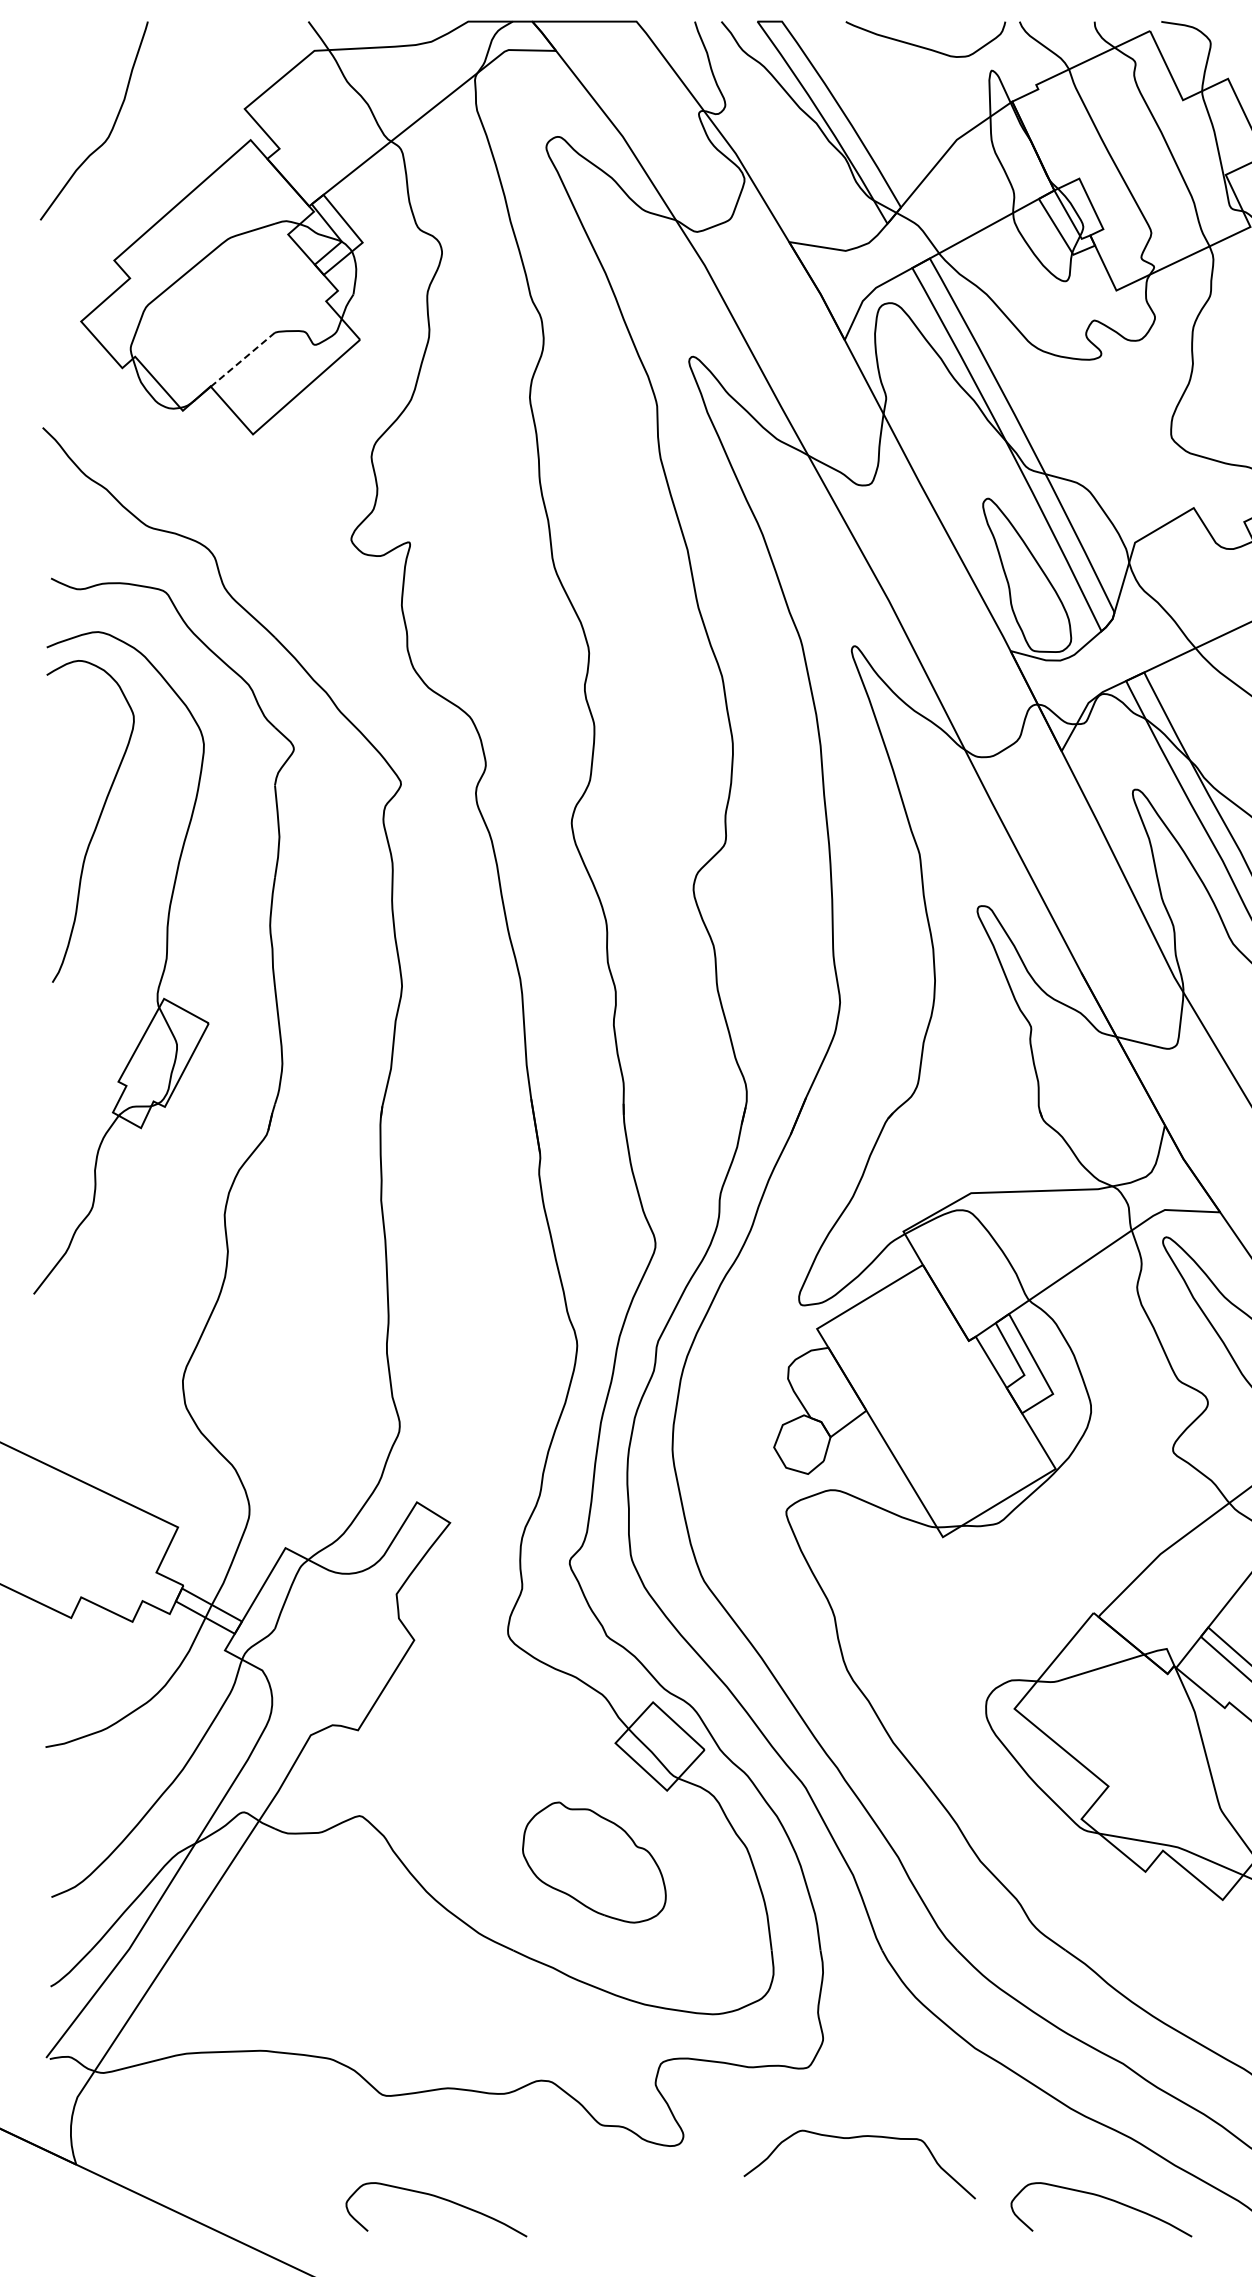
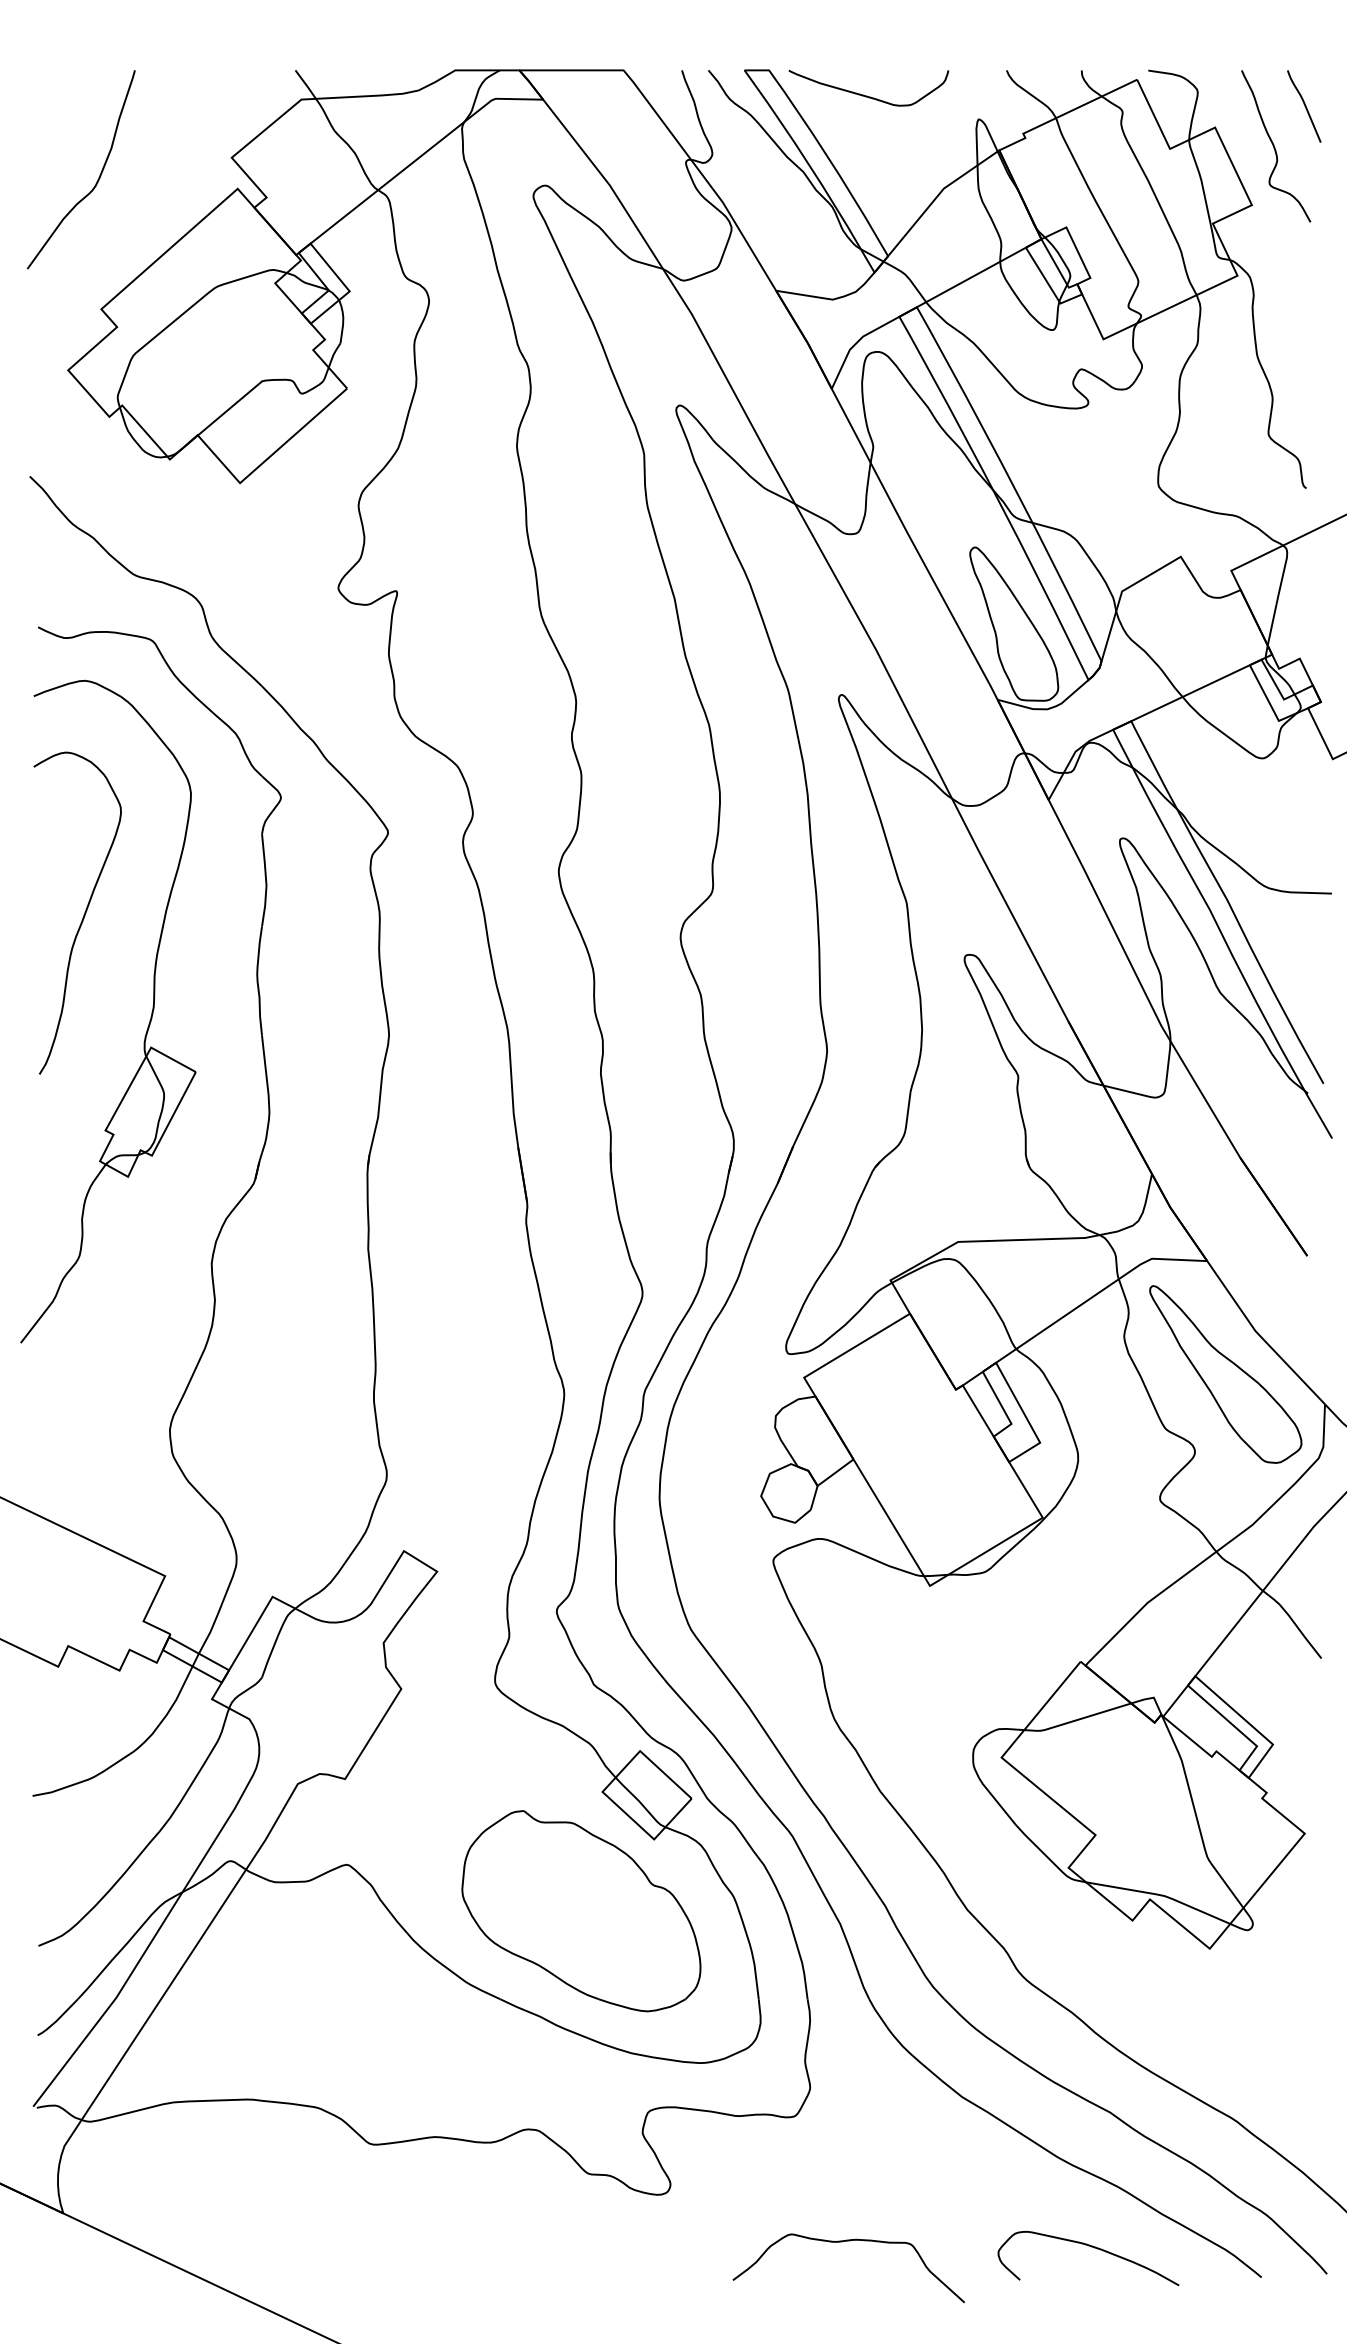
curve: (924, 46) -> (867, 95), moved
line: (242, 359) -> (229, 408), dashed -> solid
curve: (96, 822) -> (83, 914), moved
part: (594, 1862) -> (581, 1911), size x1.67
curve: (853, 2138) -> (842, 2242), moved
curve: (439, 2198) -> (426, 2247), removed

